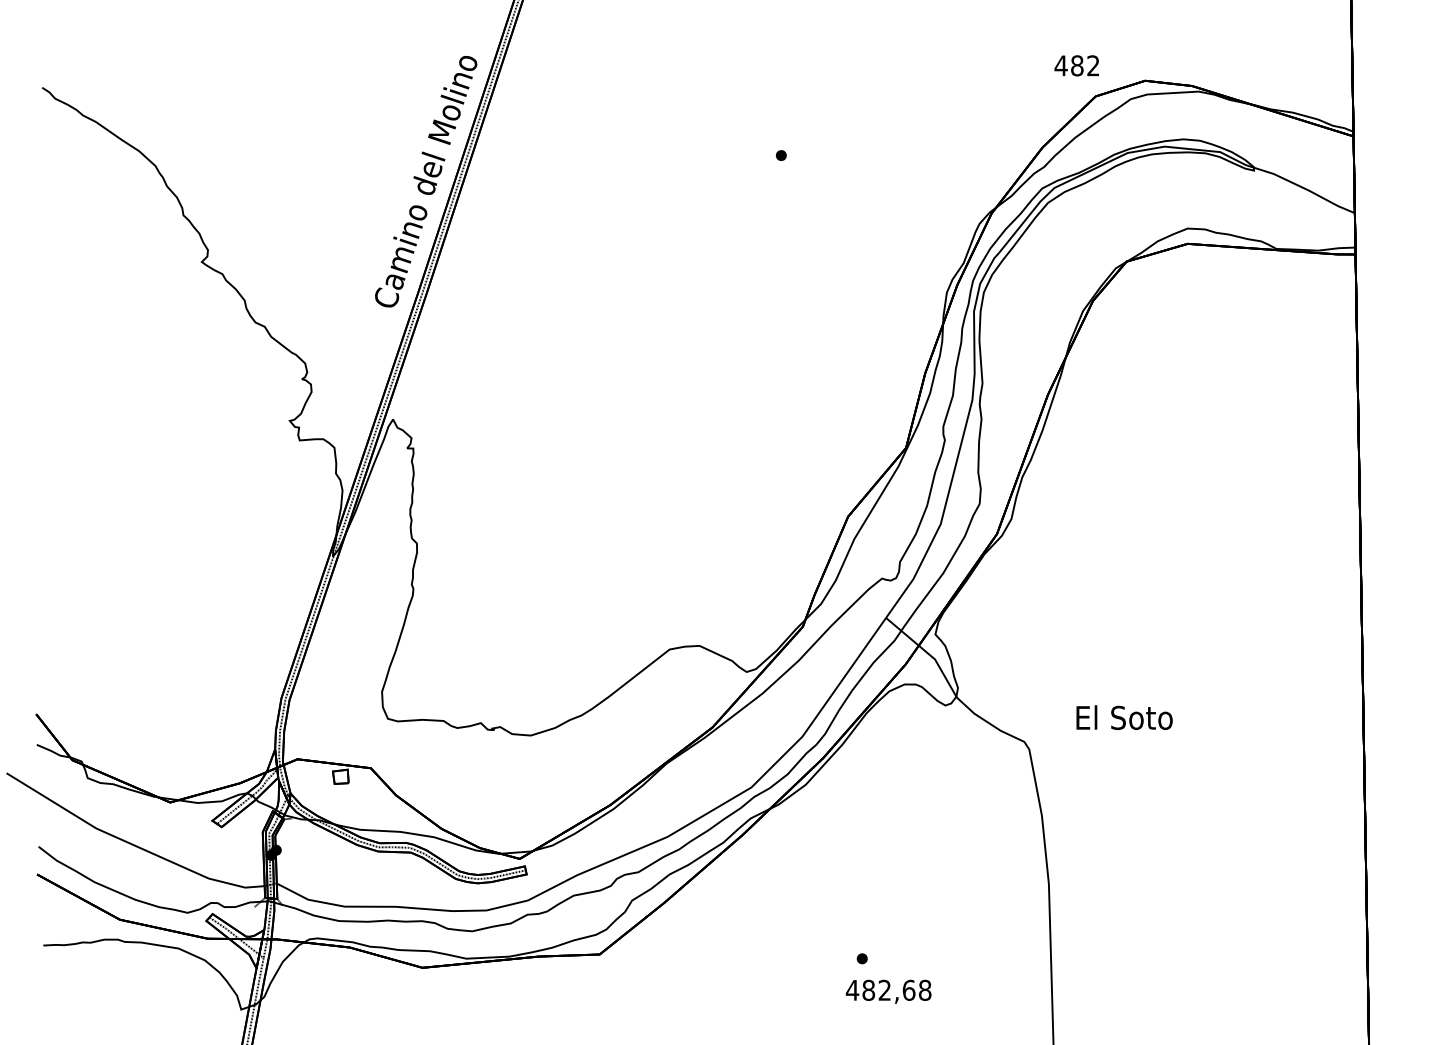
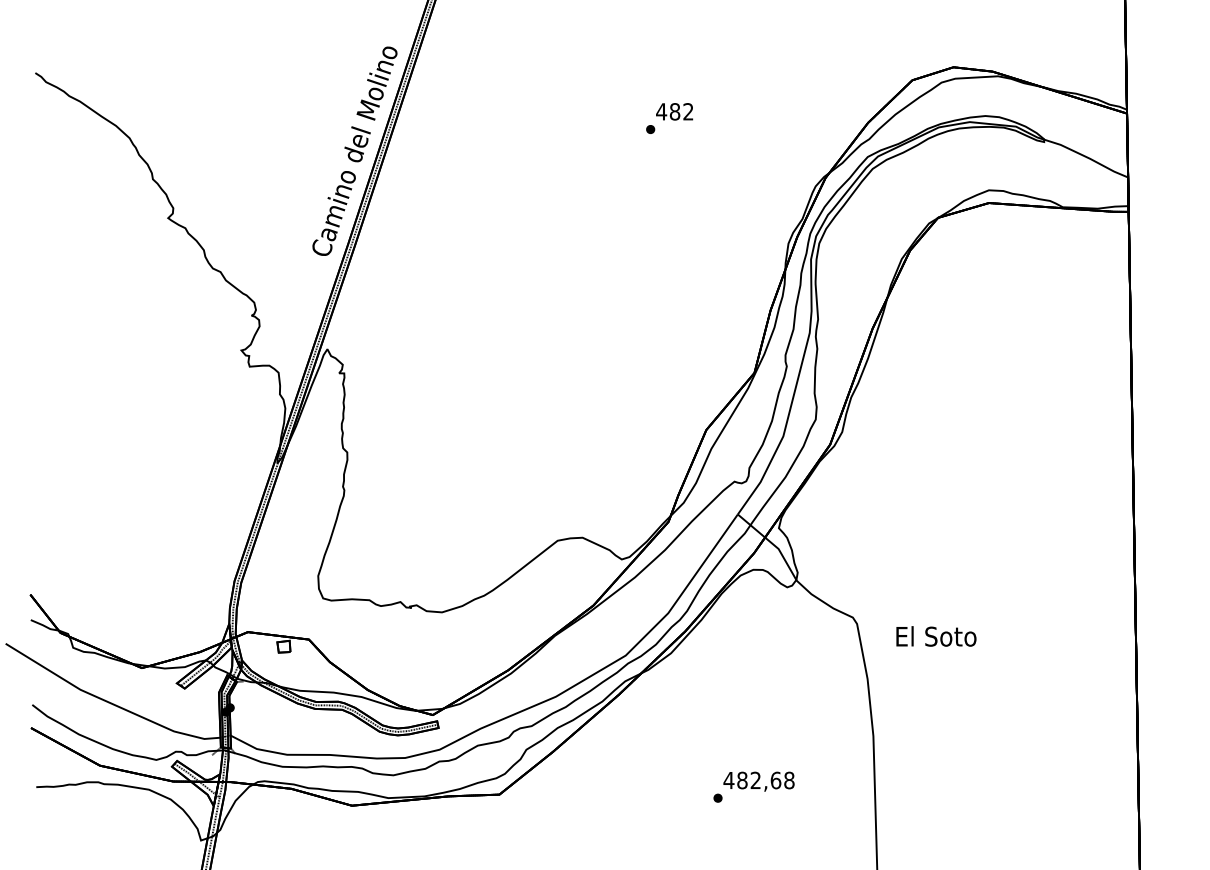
text: (1076, 65) -> (674, 111), moved
text: (1124, 717) -> (936, 636), moved
text: (888, 991) -> (758, 781), moved

